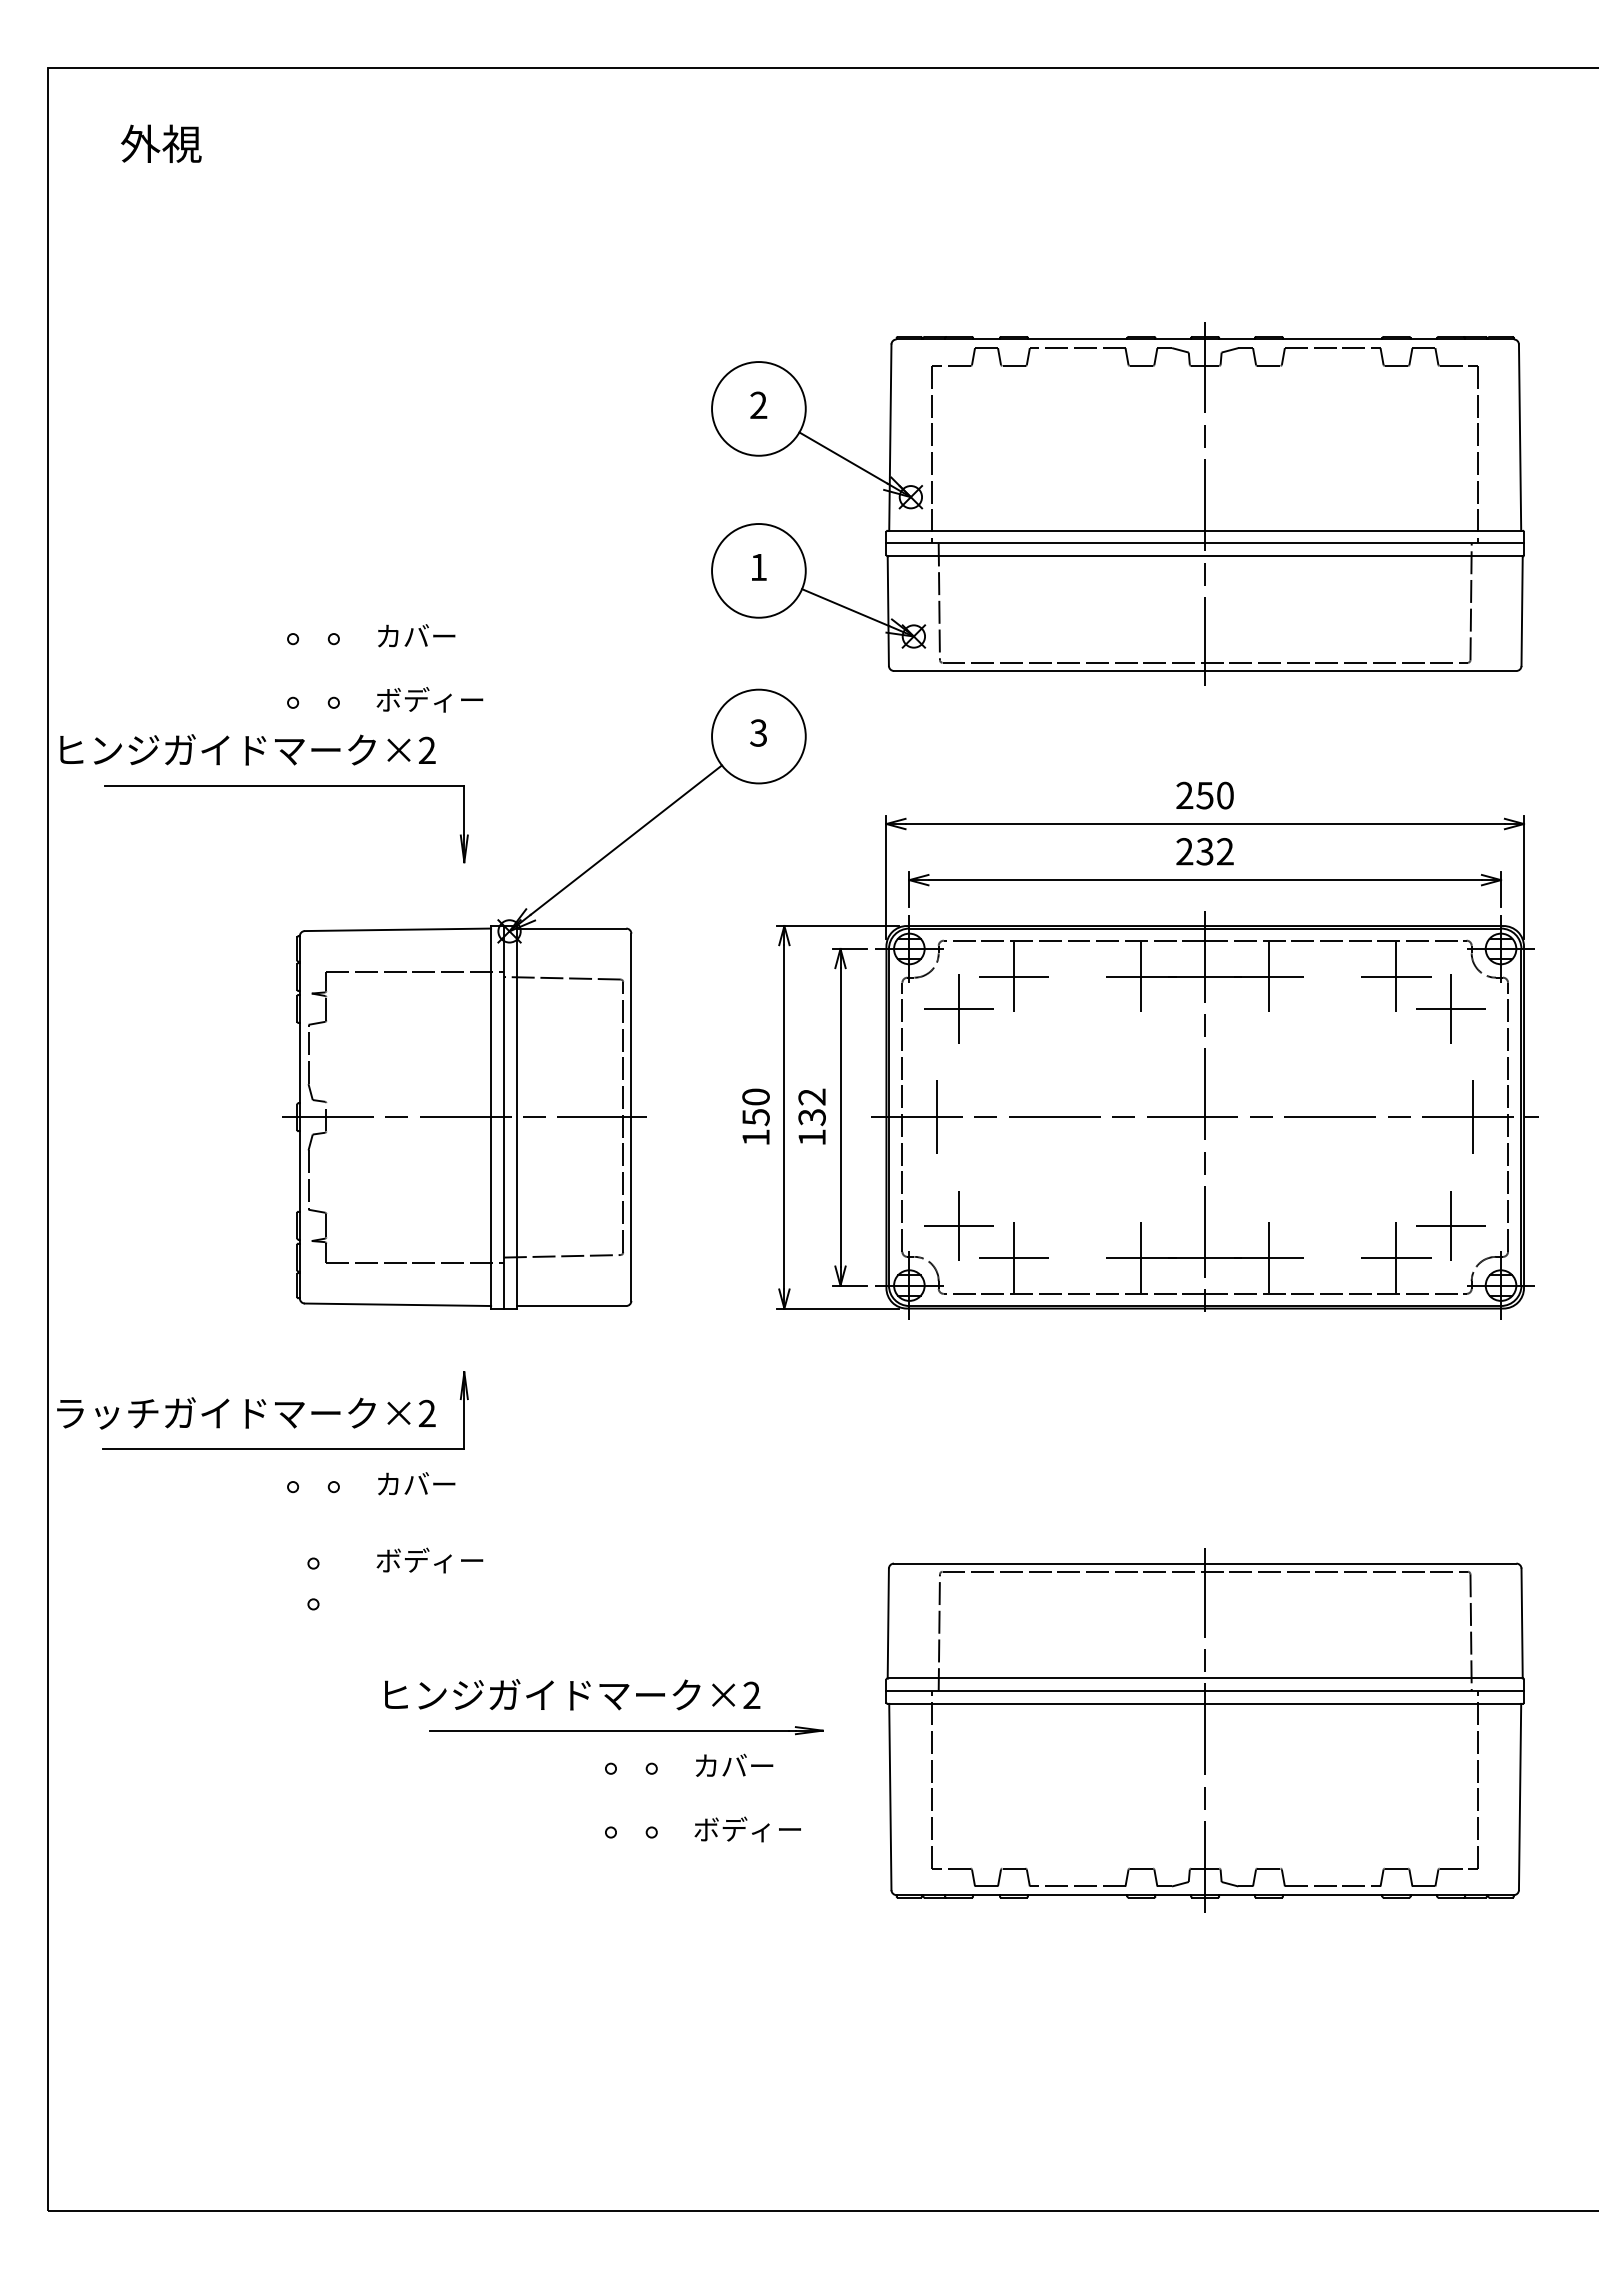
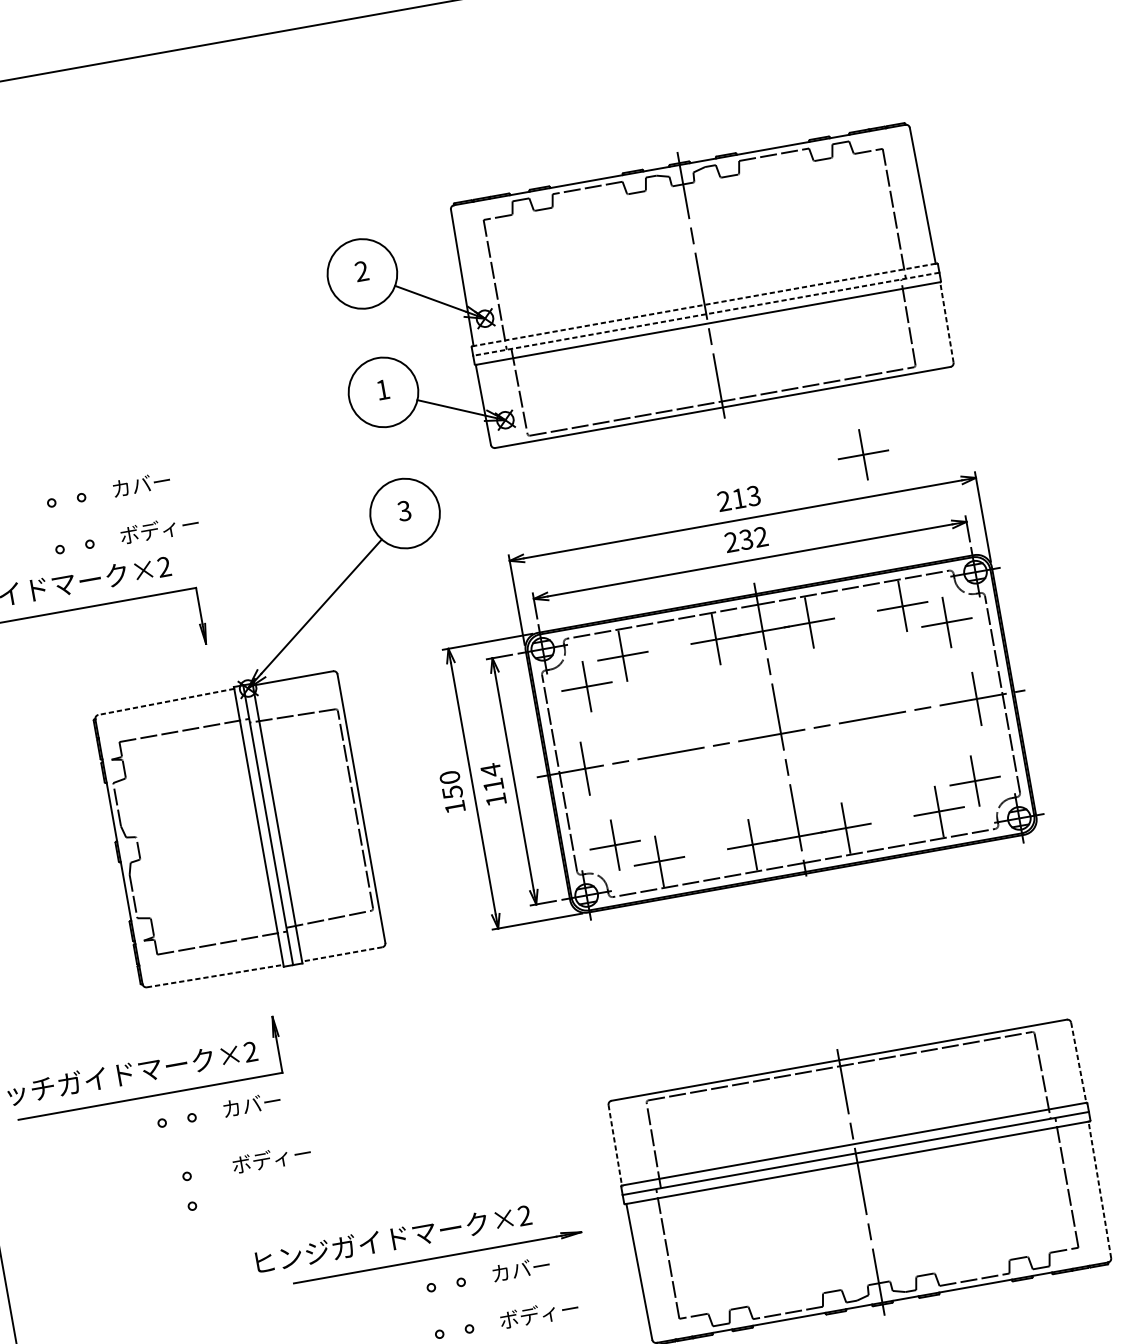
line: (1205, 530) -> (704, 304), solid -> dashed
line: (1205, 543) -> (706, 314), solid -> dashed
line: (1522, 611) -> (947, 322), solid -> dashed
part: (1379, 766) -> (862, 454), added
text: (1214, 795) -> (745, 497), 250 -> 213
line: (397, 929) -> (165, 701), solid -> dashed
text: (811, 1107) -> (491, 777), 132 -> 114
line: (464, 1117) -> (239, 830), removed
line: (398, 1304) -> (215, 975), solid -> dashed
line: (571, 1306) -> (342, 954), solid -> dashed
line: (888, 1623) -> (615, 1145), solid -> dashed
line: (1522, 1623) -> (1079, 1062), solid -> dashed
line: (1520, 1796) -> (1100, 1189), solid -> dashed

